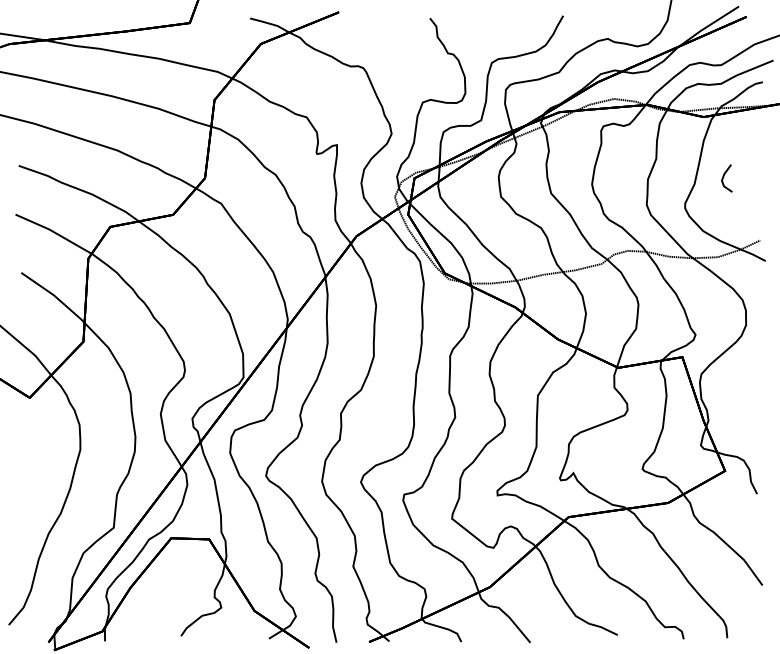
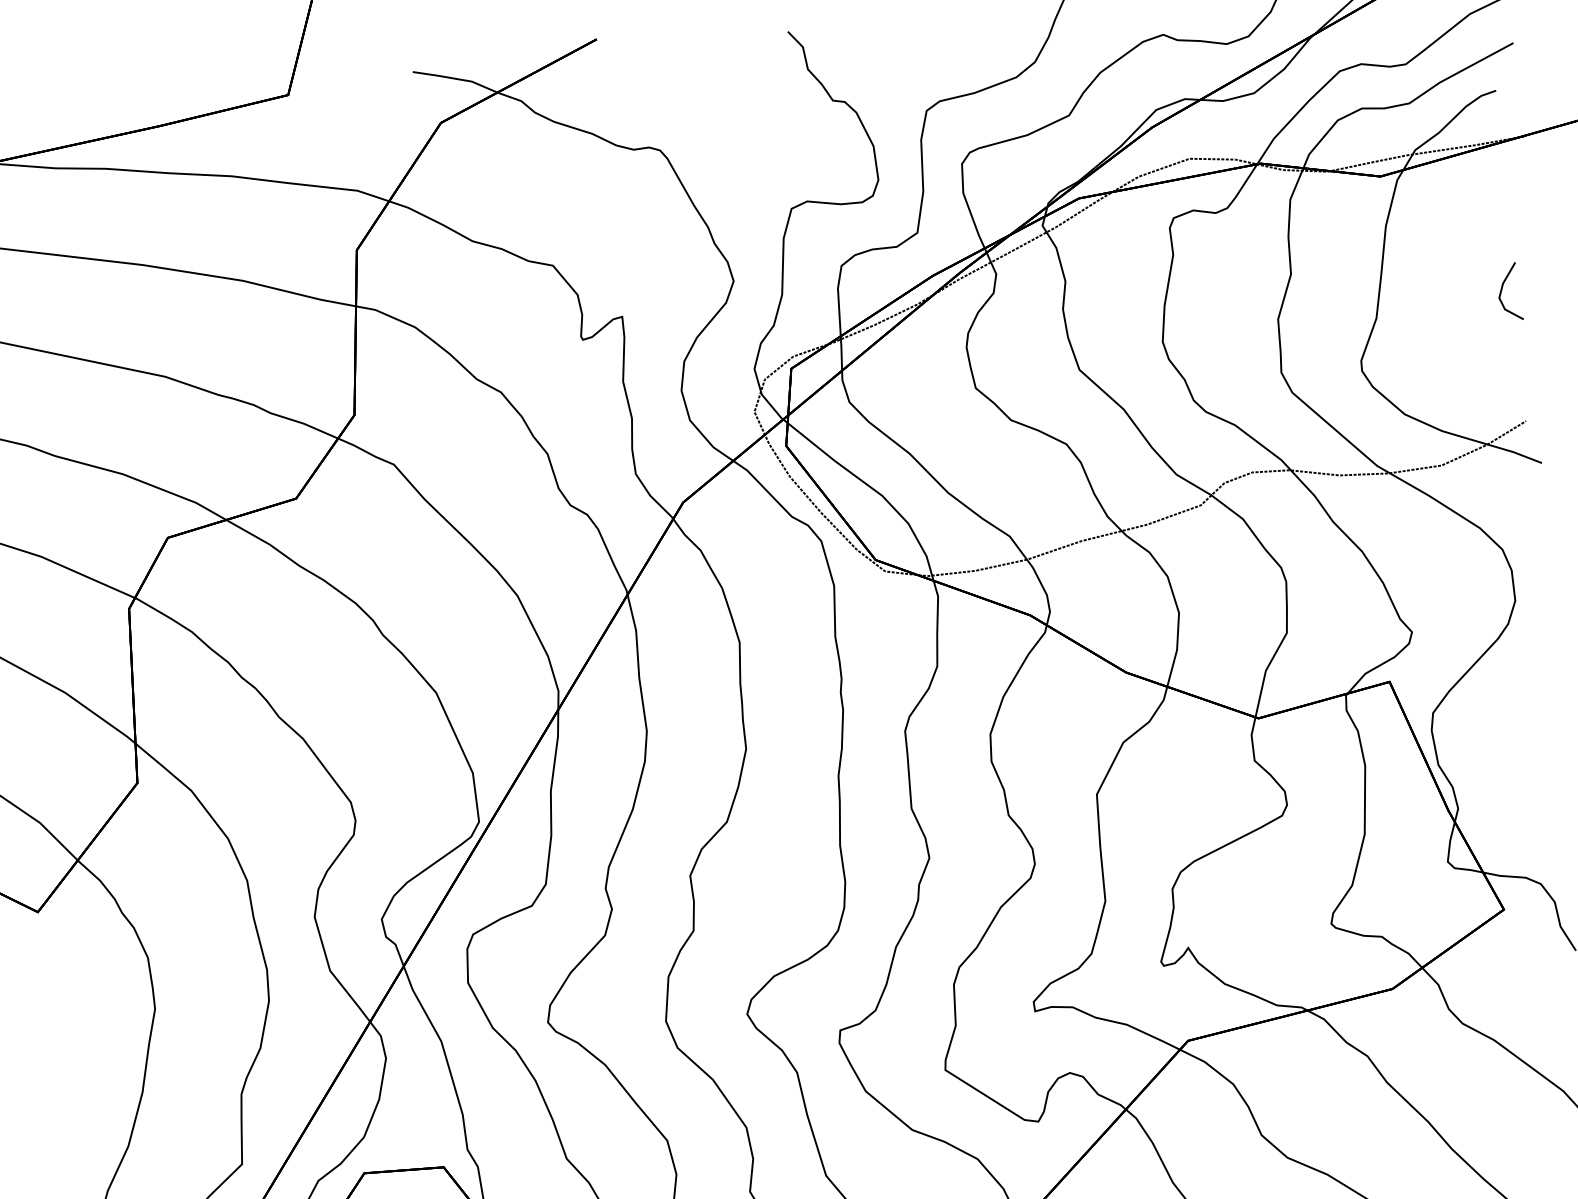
line: (724, 177) -> (1504, 290), moved

